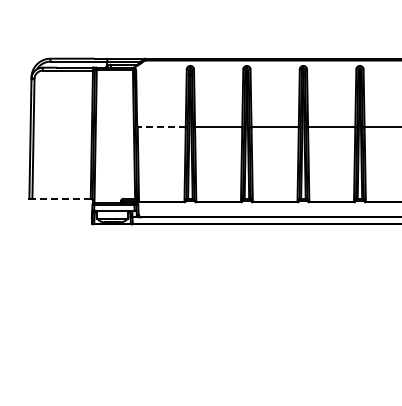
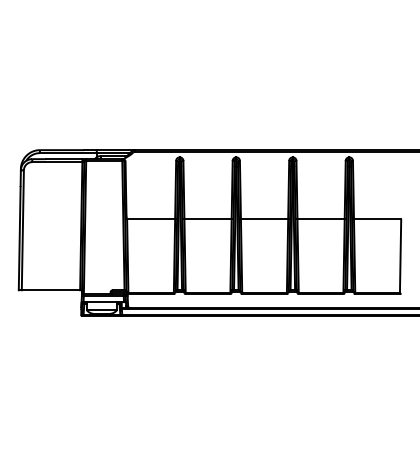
line: (161, 127) -> (150, 218), dashed -> solid
line: (61, 199) -> (50, 290), dashed -> solid

